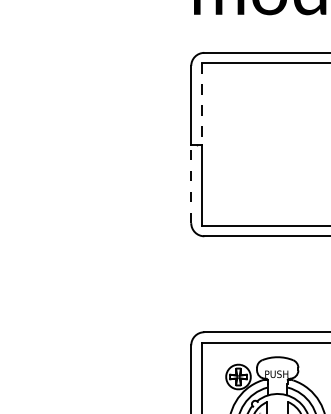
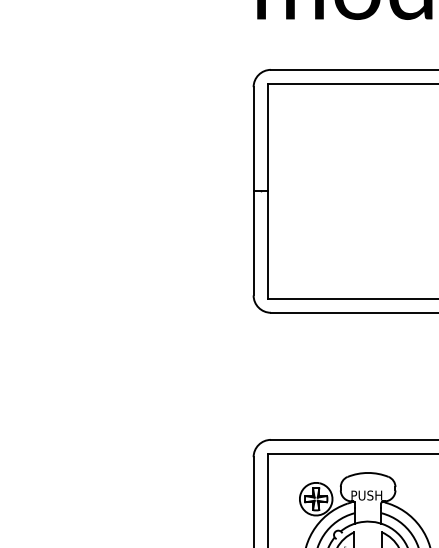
line: (201, 103) -> (267, 137), dashed -> solid
line: (191, 183) -> (253, 242), dashed -> solid

